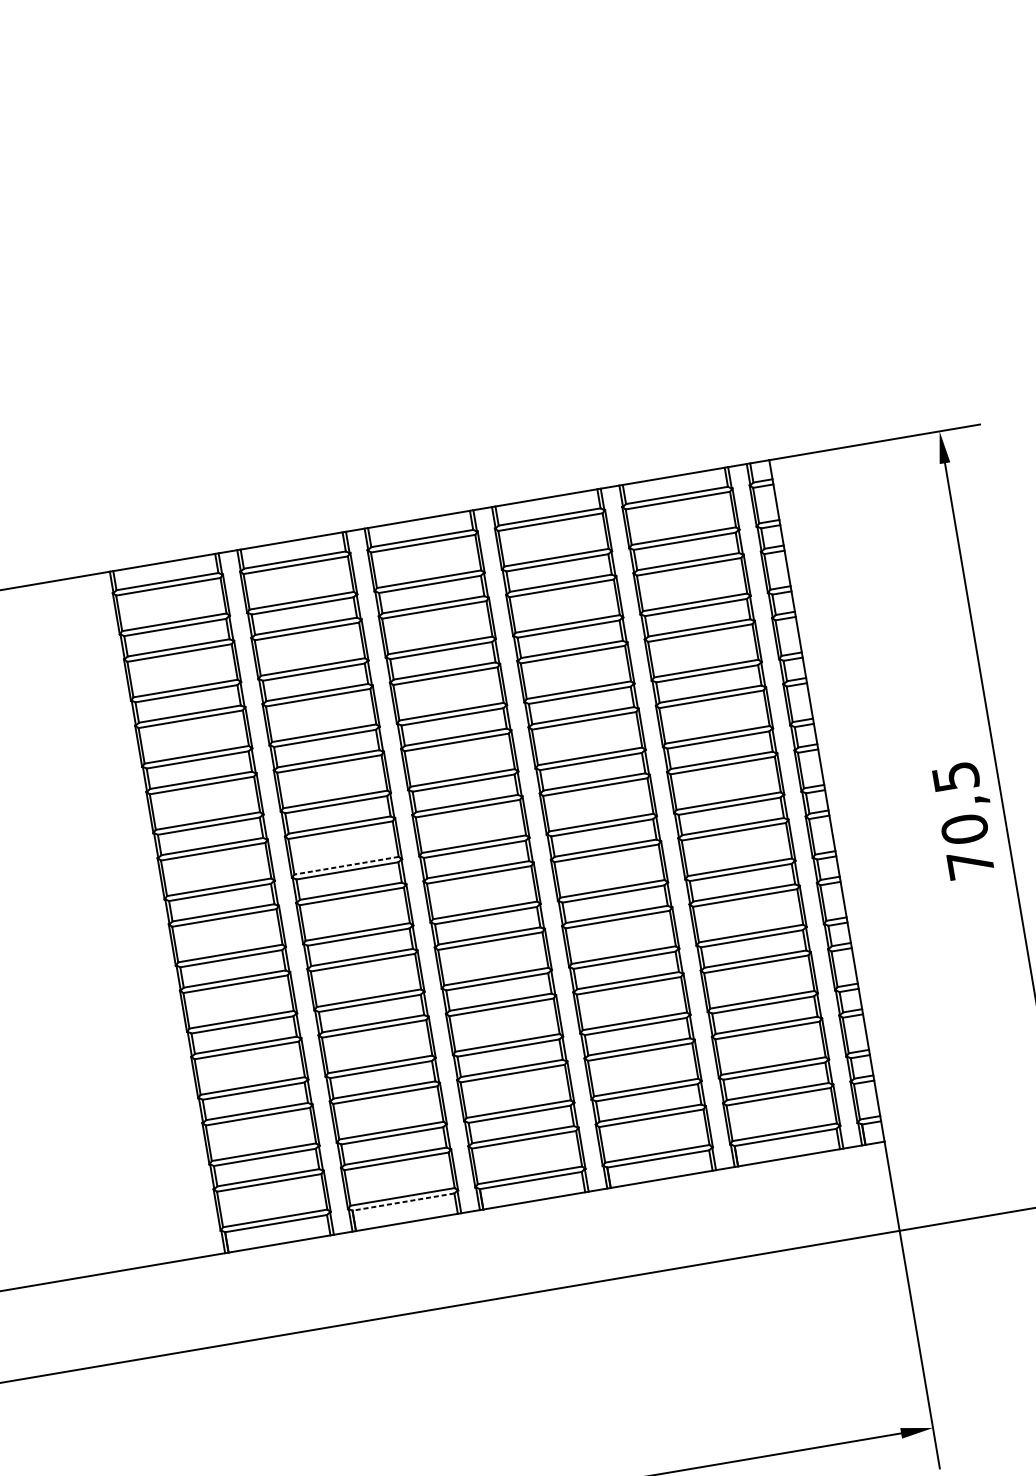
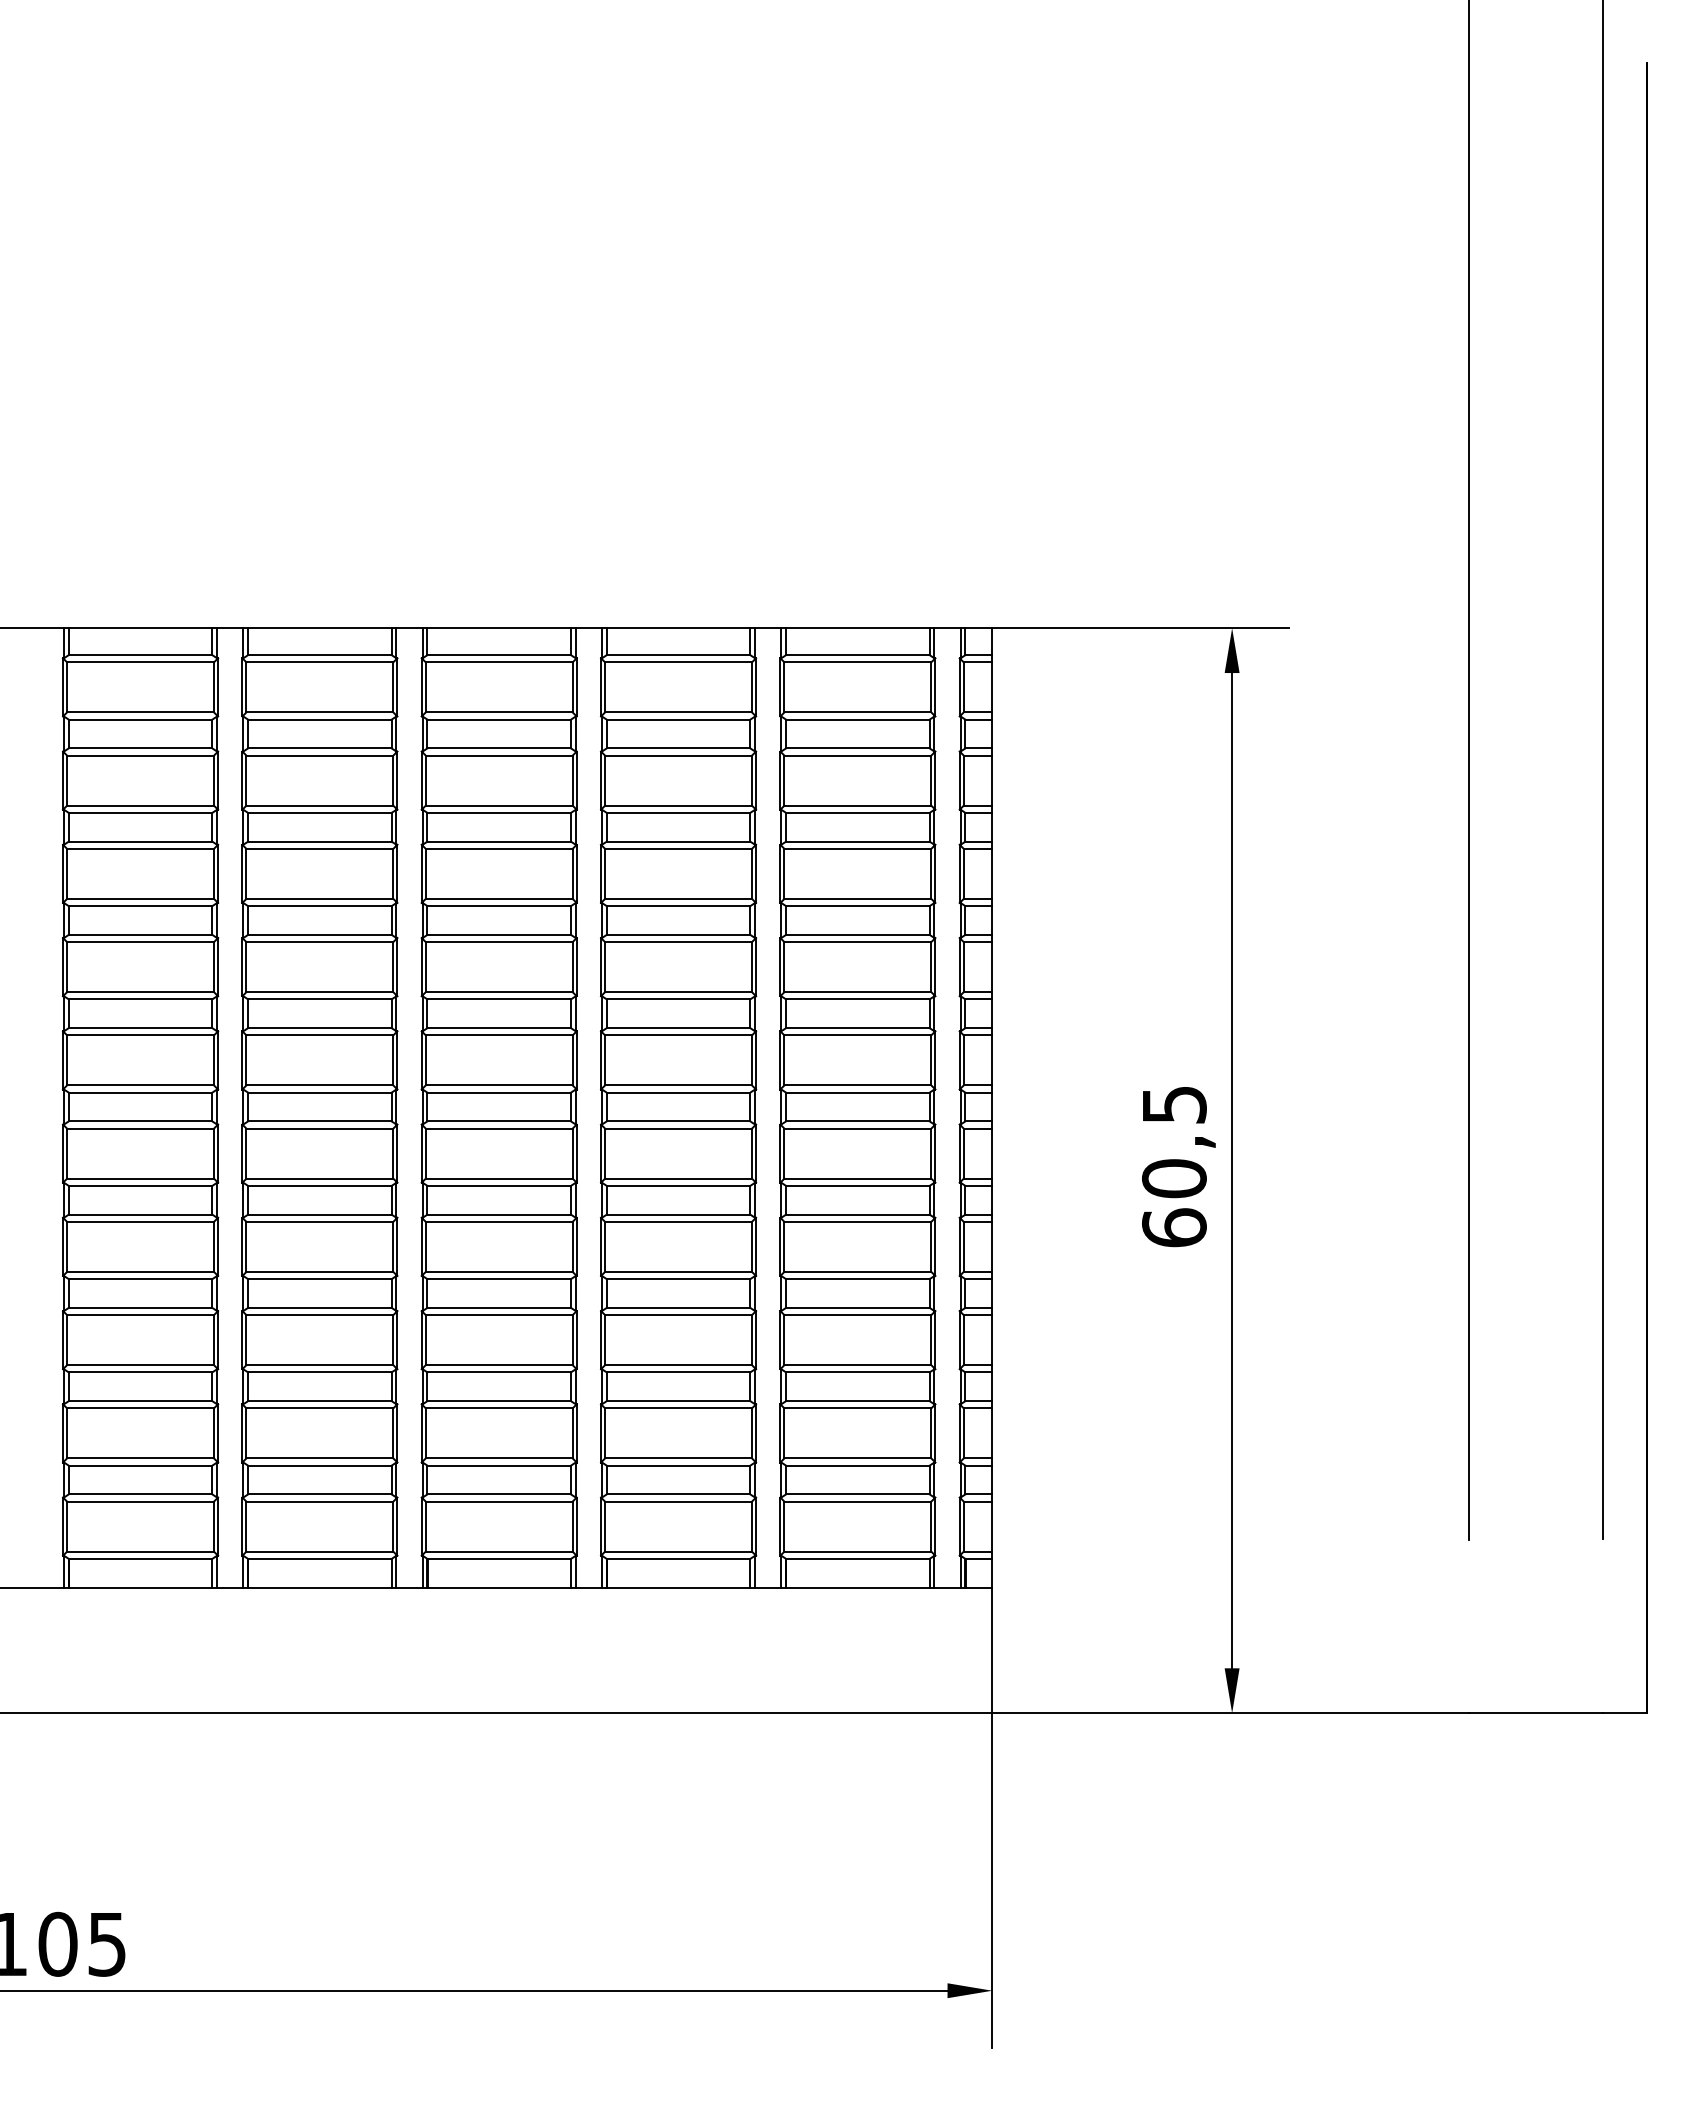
text: (970, 863) -> (1174, 1227), 70,5 -> 60,5
line: (346, 865) -> (319, 1085), dashed -> solid
line: (403, 1201) -> (319, 1558), dashed -> solid

